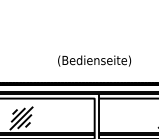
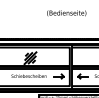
text: (94, 61) -> (66, 13), moved

